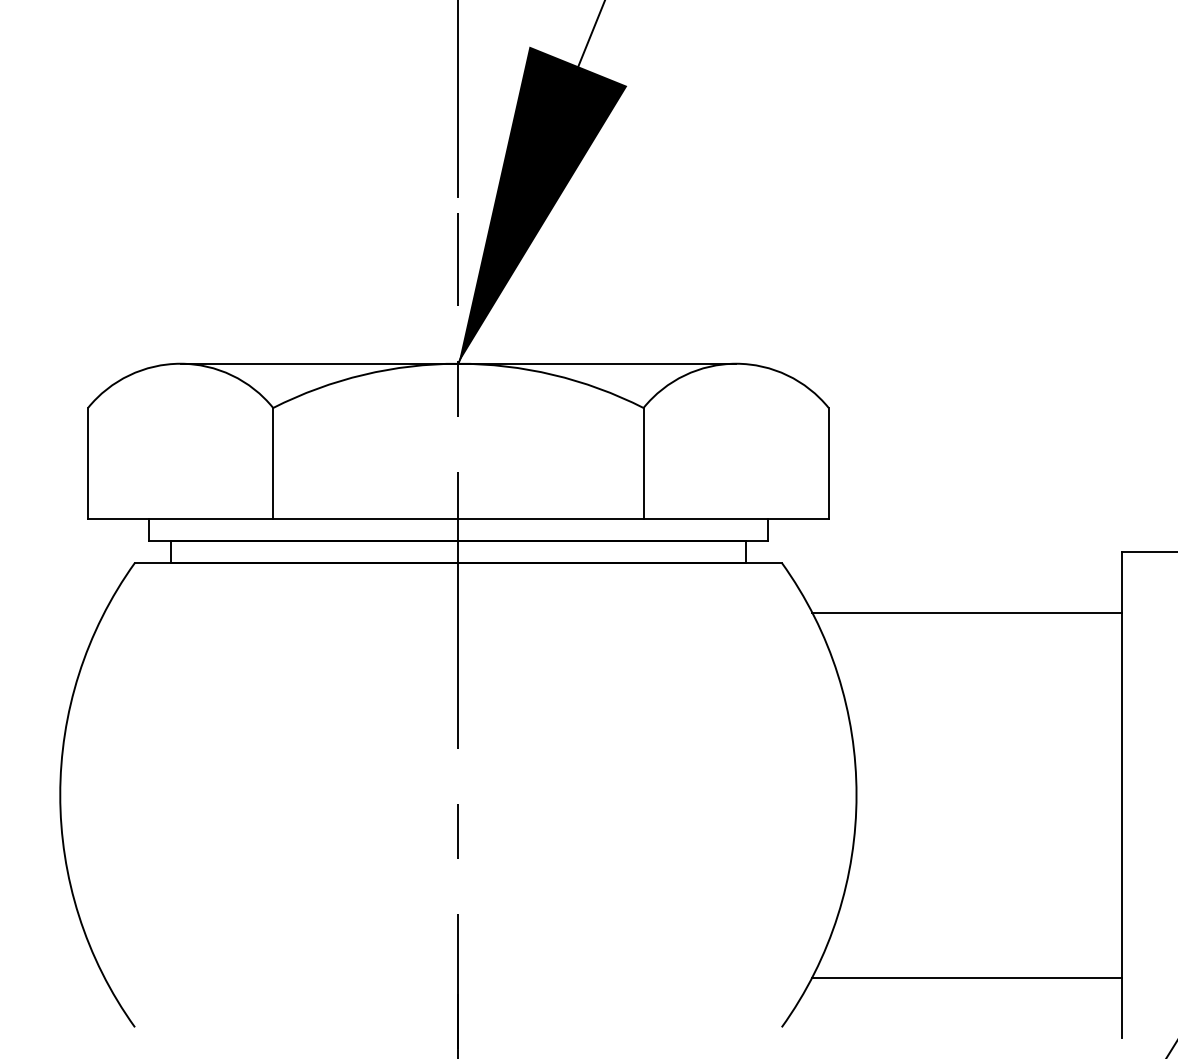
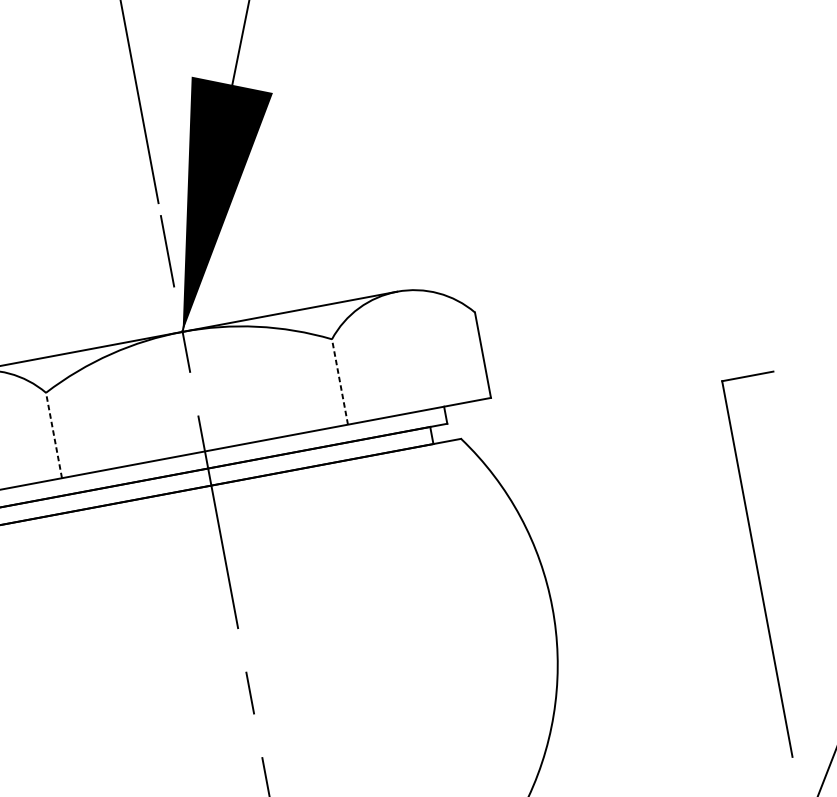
line: (273, 462) -> (54, 434), solid -> dashed
line: (643, 462) -> (339, 381), solid -> dashed
line: (966, 612) -> (610, 450), removed
line: (966, 977) -> (663, 732), removed

